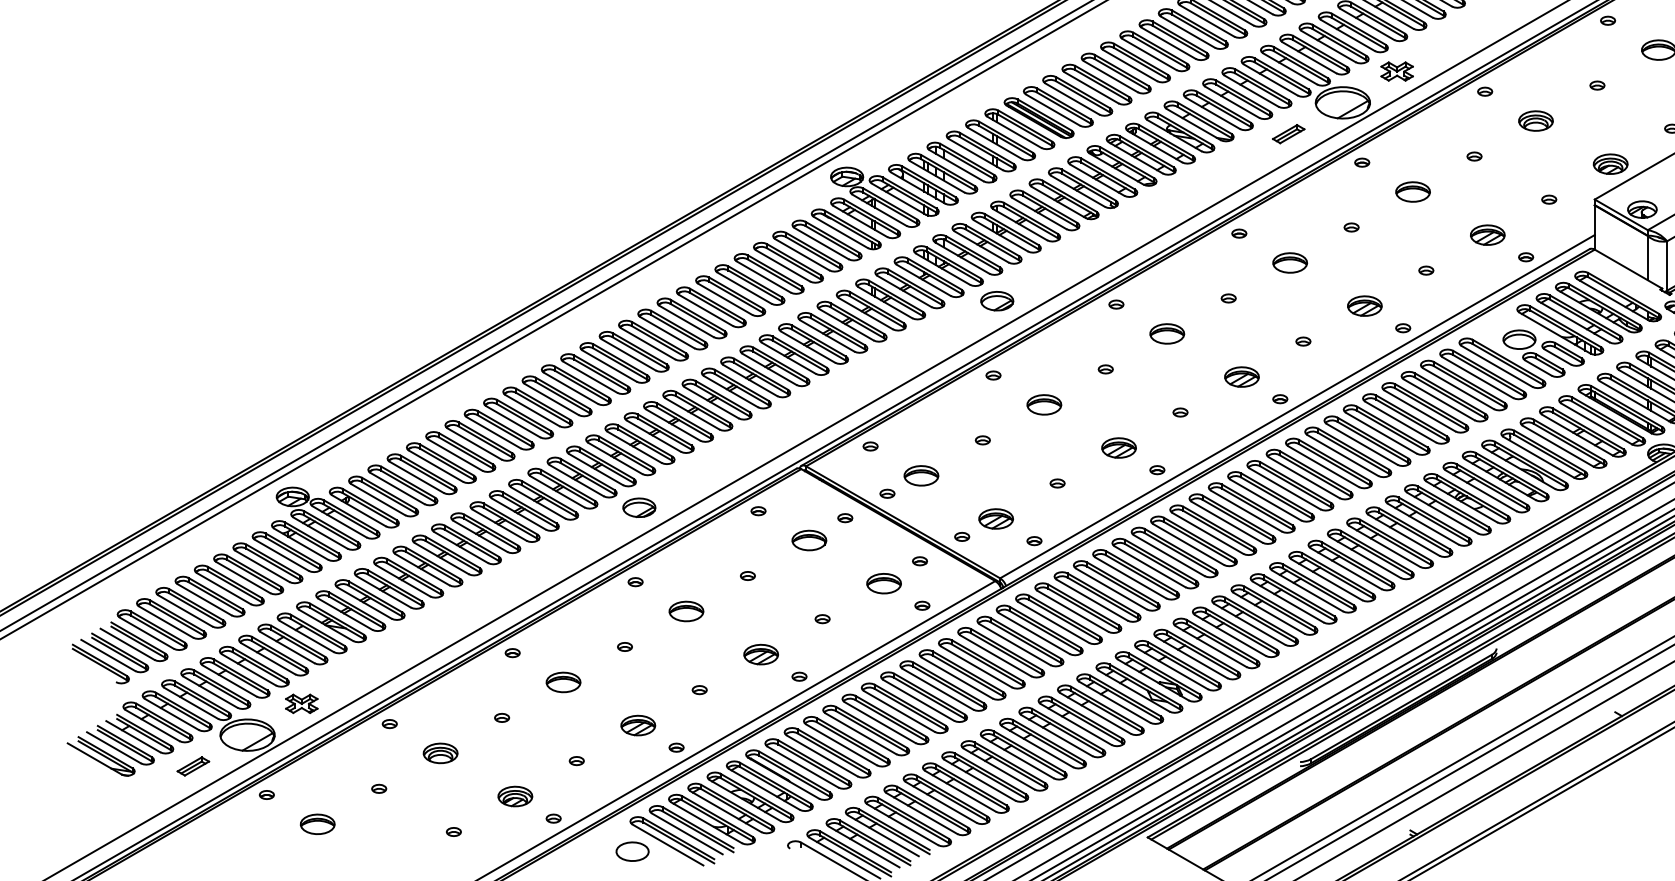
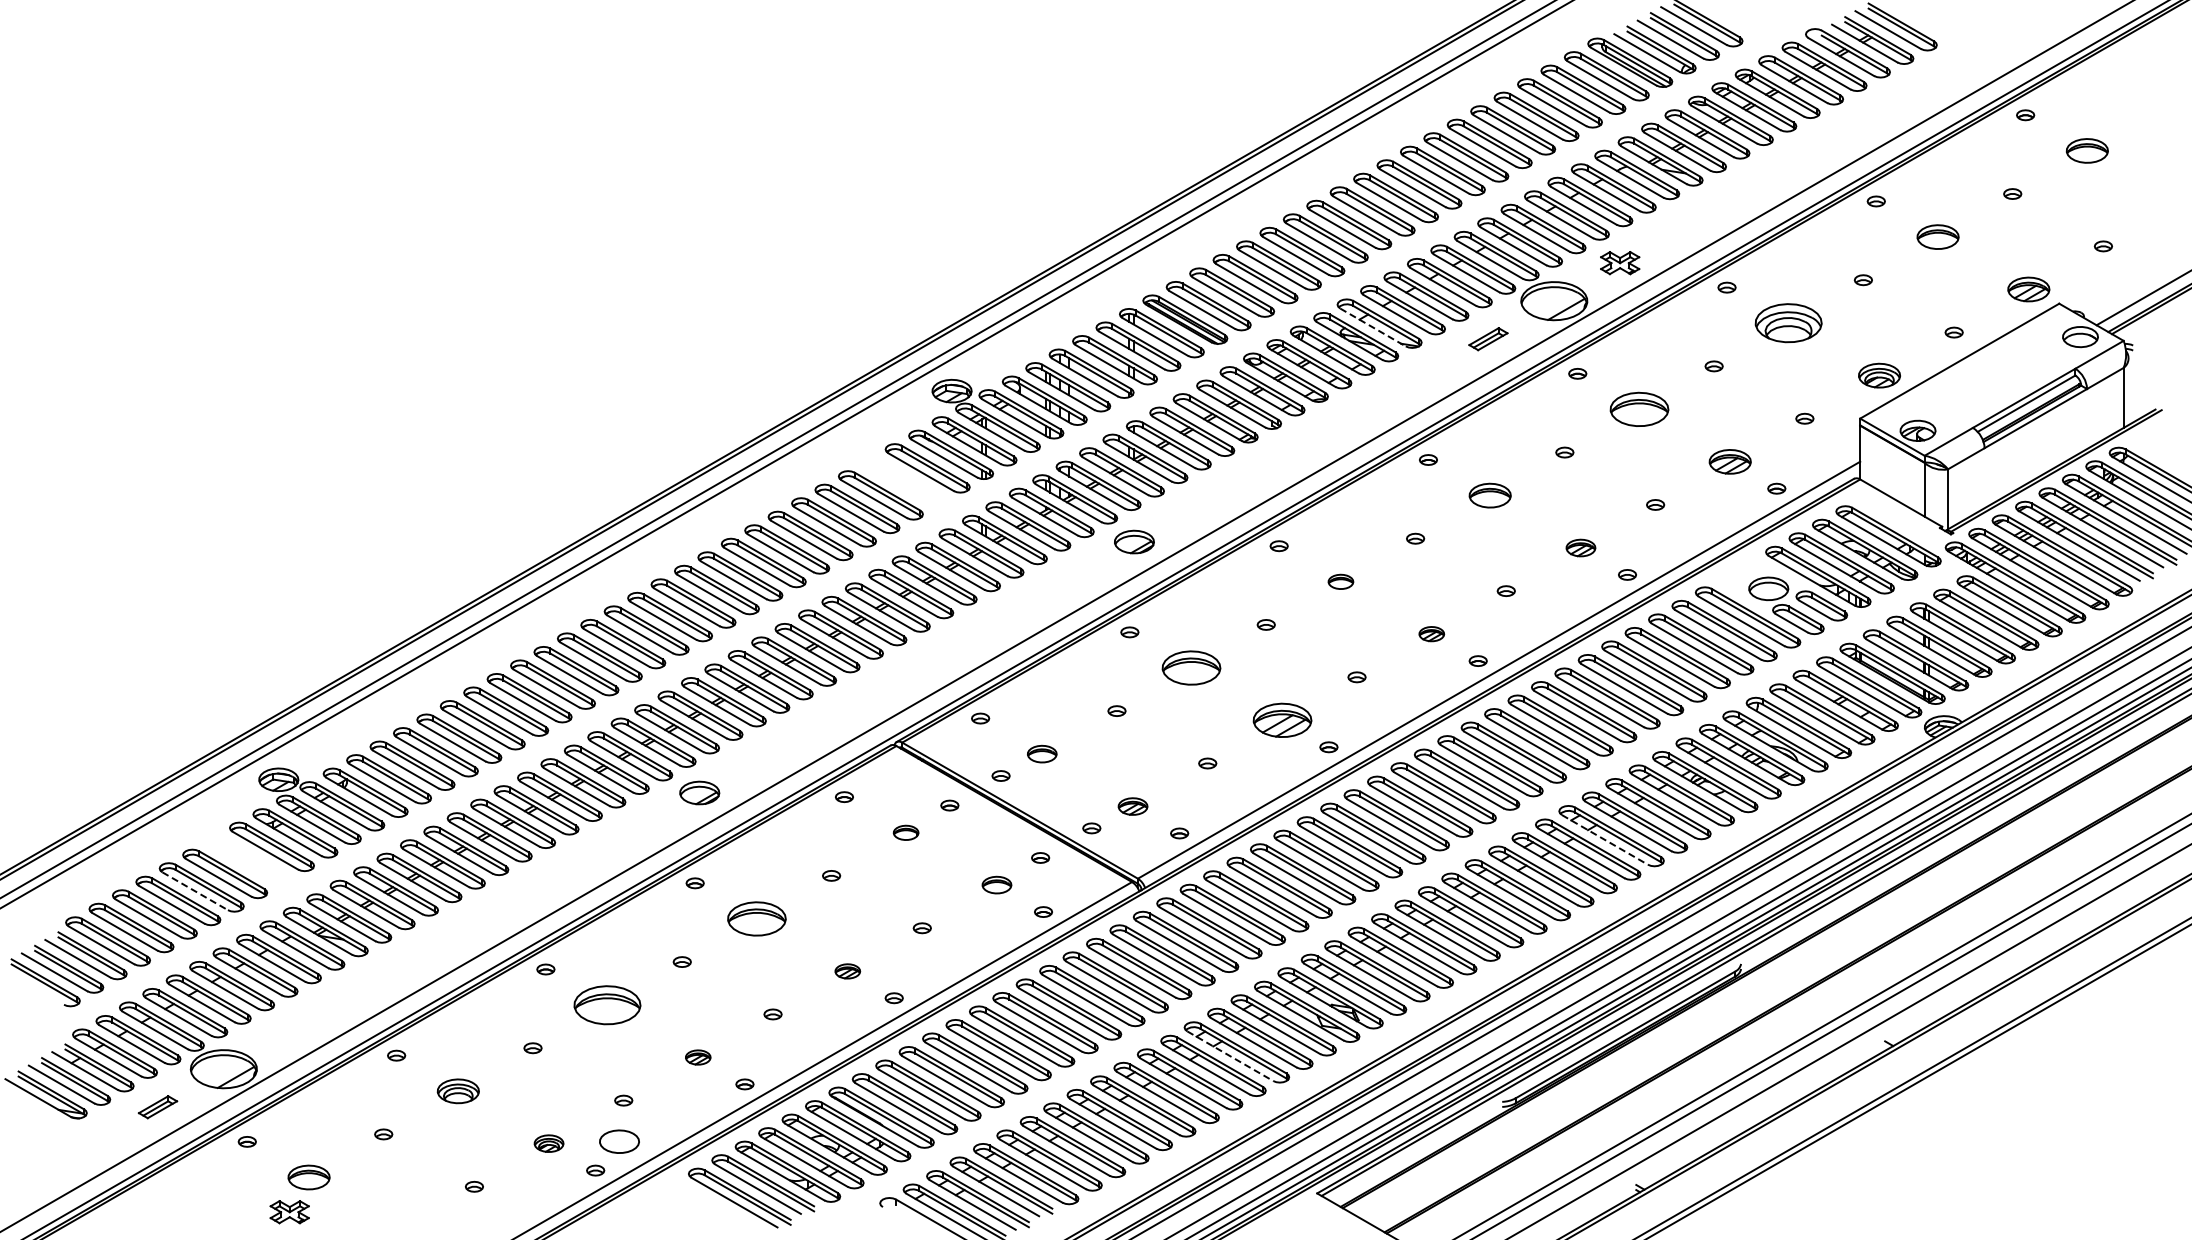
part: (1535, 121) -> (1788, 323), size x1.6
line: (1194, 124) -> (1373, 327), solid -> dashed
part: (1413, 192) -> (1639, 409), size x1.4
part: (807, 251) -> (904, 481), removed
part: (1364, 305) -> (1580, 547), size x0.7
part: (1166, 333) -> (1340, 581), size x0.6
part: (1241, 376) -> (1431, 633), size x0.6
part: (1044, 404) -> (1191, 667), size x1.4
part: (1118, 448) -> (1281, 720), size x1.4
part: (920, 475) -> (1041, 753), size x0.7
part: (995, 518) -> (1132, 806), size x0.7
part: (808, 540) -> (905, 832), size x0.6
line: (1385, 546) -> (1605, 839), solid -> dashed
part: (267, 563) -> (248, 860), removed
part: (883, 583) -> (996, 884), size x0.7
line: (224, 588) -> (195, 891), solid -> dashed
part: (686, 611) -> (756, 918), size x1.4
part: (761, 654) -> (847, 971), size x0.6
part: (563, 681) -> (607, 1004), size x1.6
part: (301, 704) -> (289, 1212), moved
line: (1076, 724) -> (1230, 1056), solid -> dashed
part: (637, 725) -> (697, 1057), size x0.6
part: (514, 796) -> (548, 1143), size x0.7
part: (632, 851) -> (619, 1141), moved

